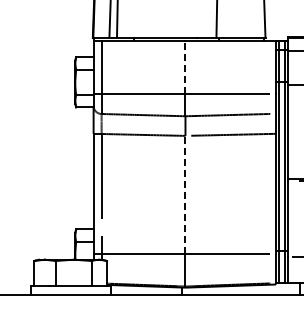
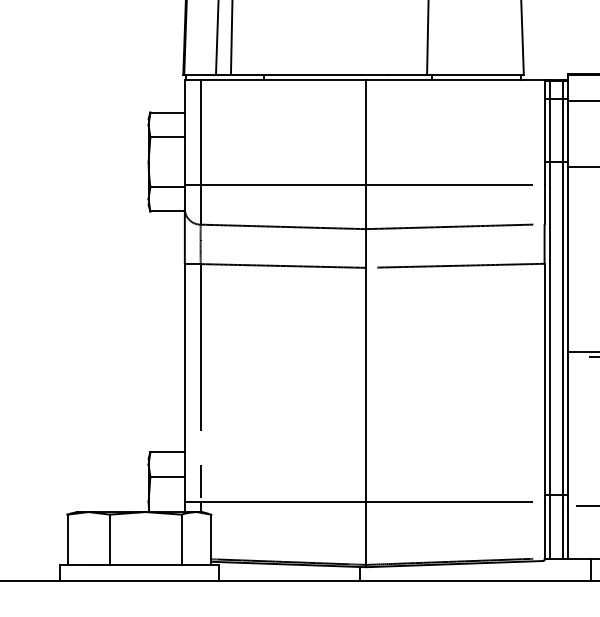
line: (185, 67) -> (366, 132), dashed -> solid
line: (185, 194) -> (366, 383), dashed -> solid

